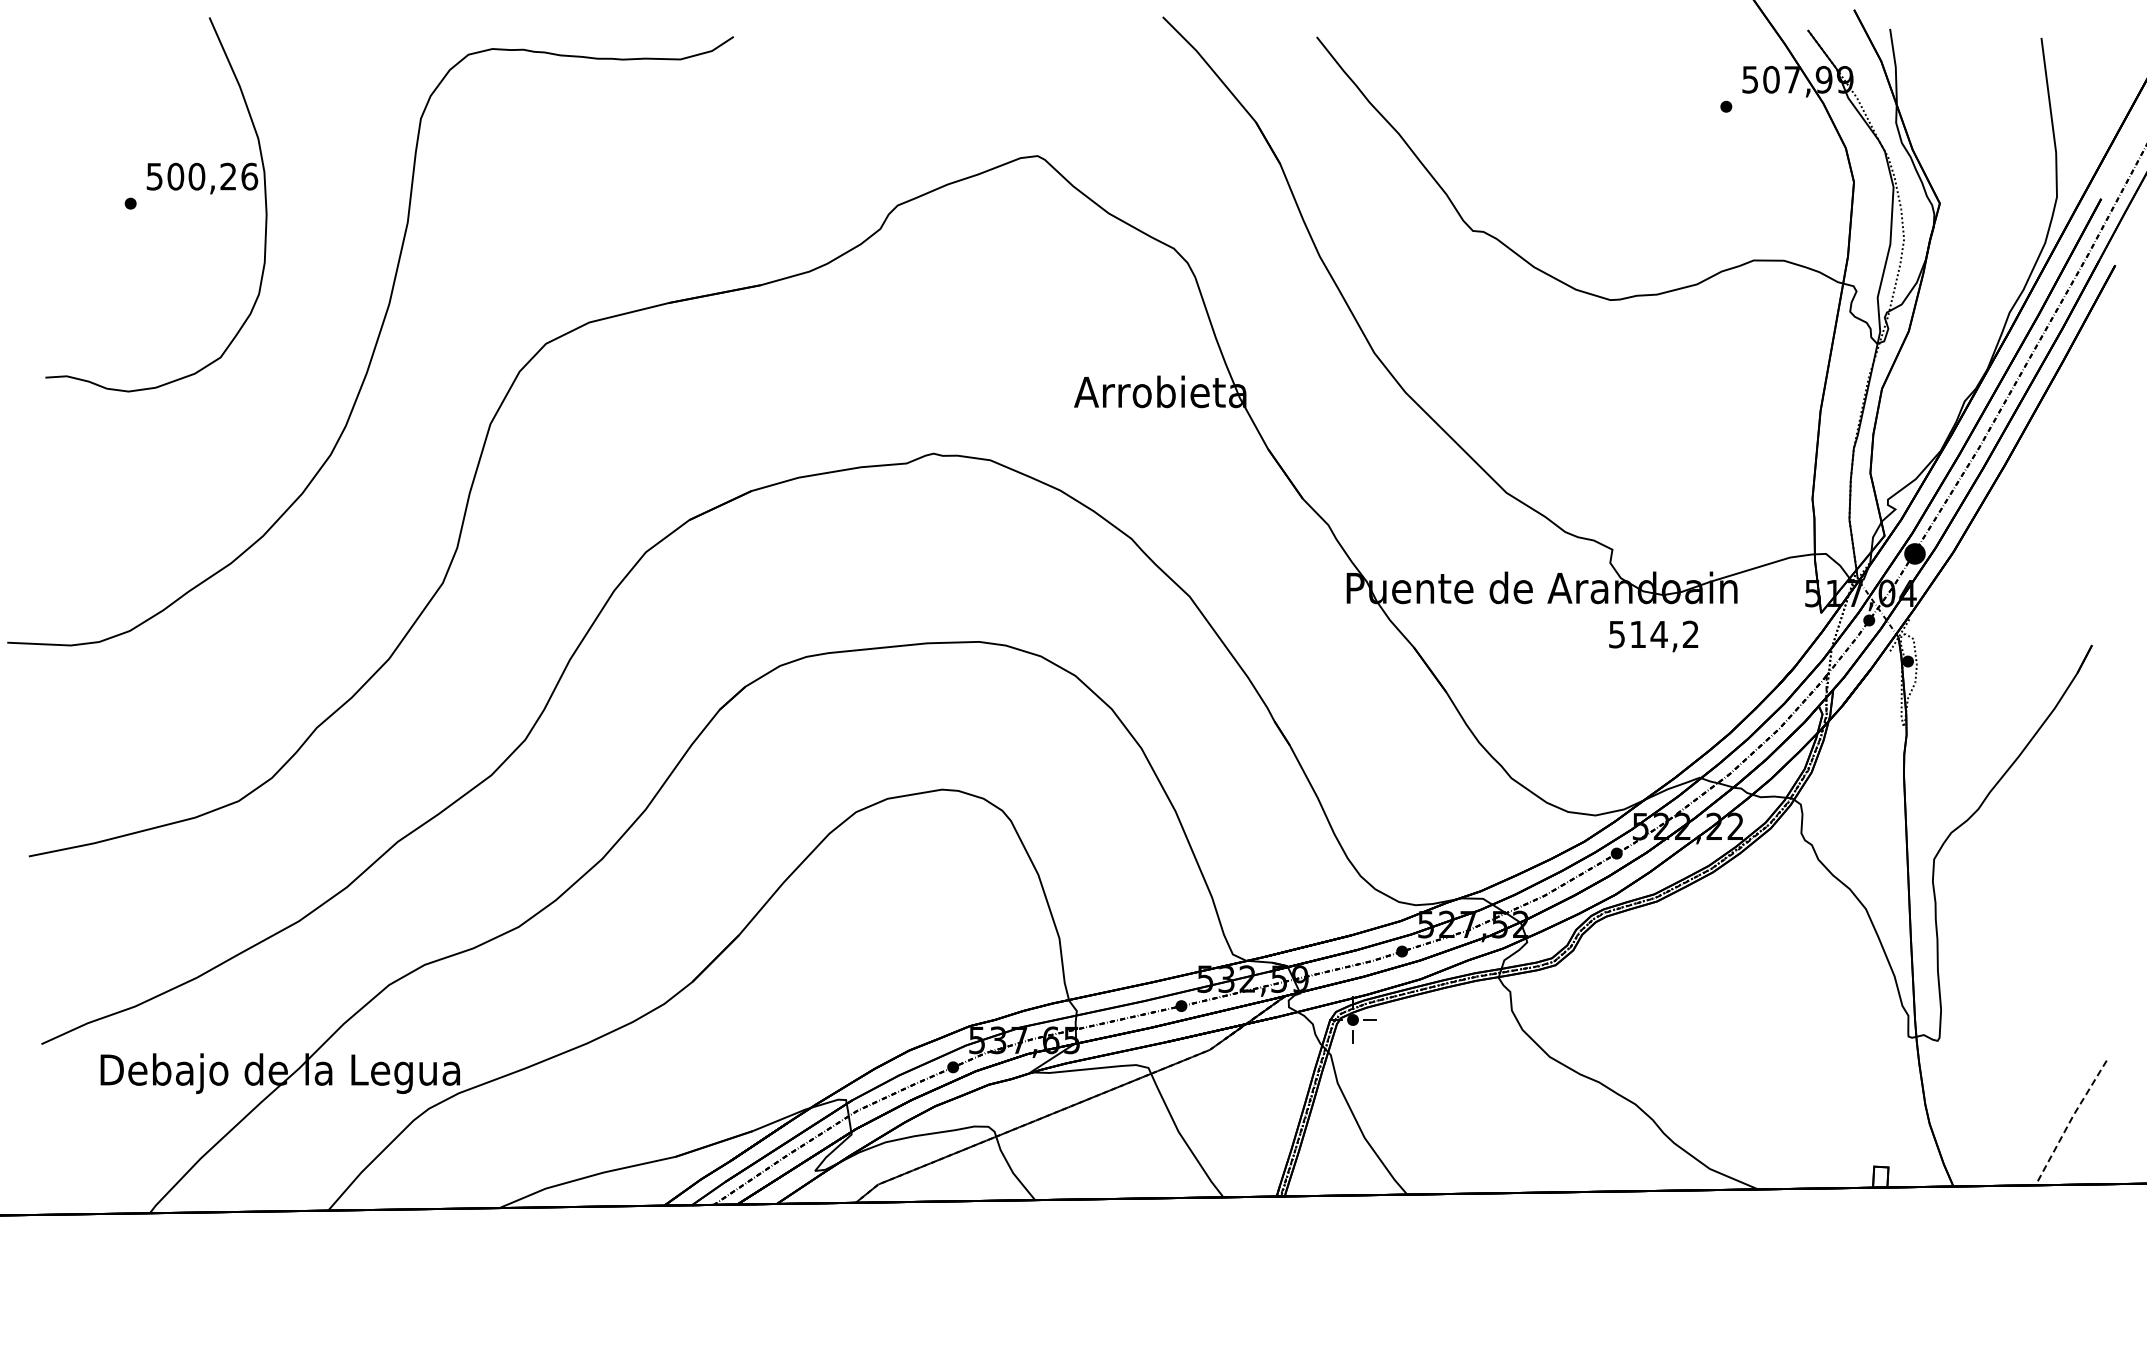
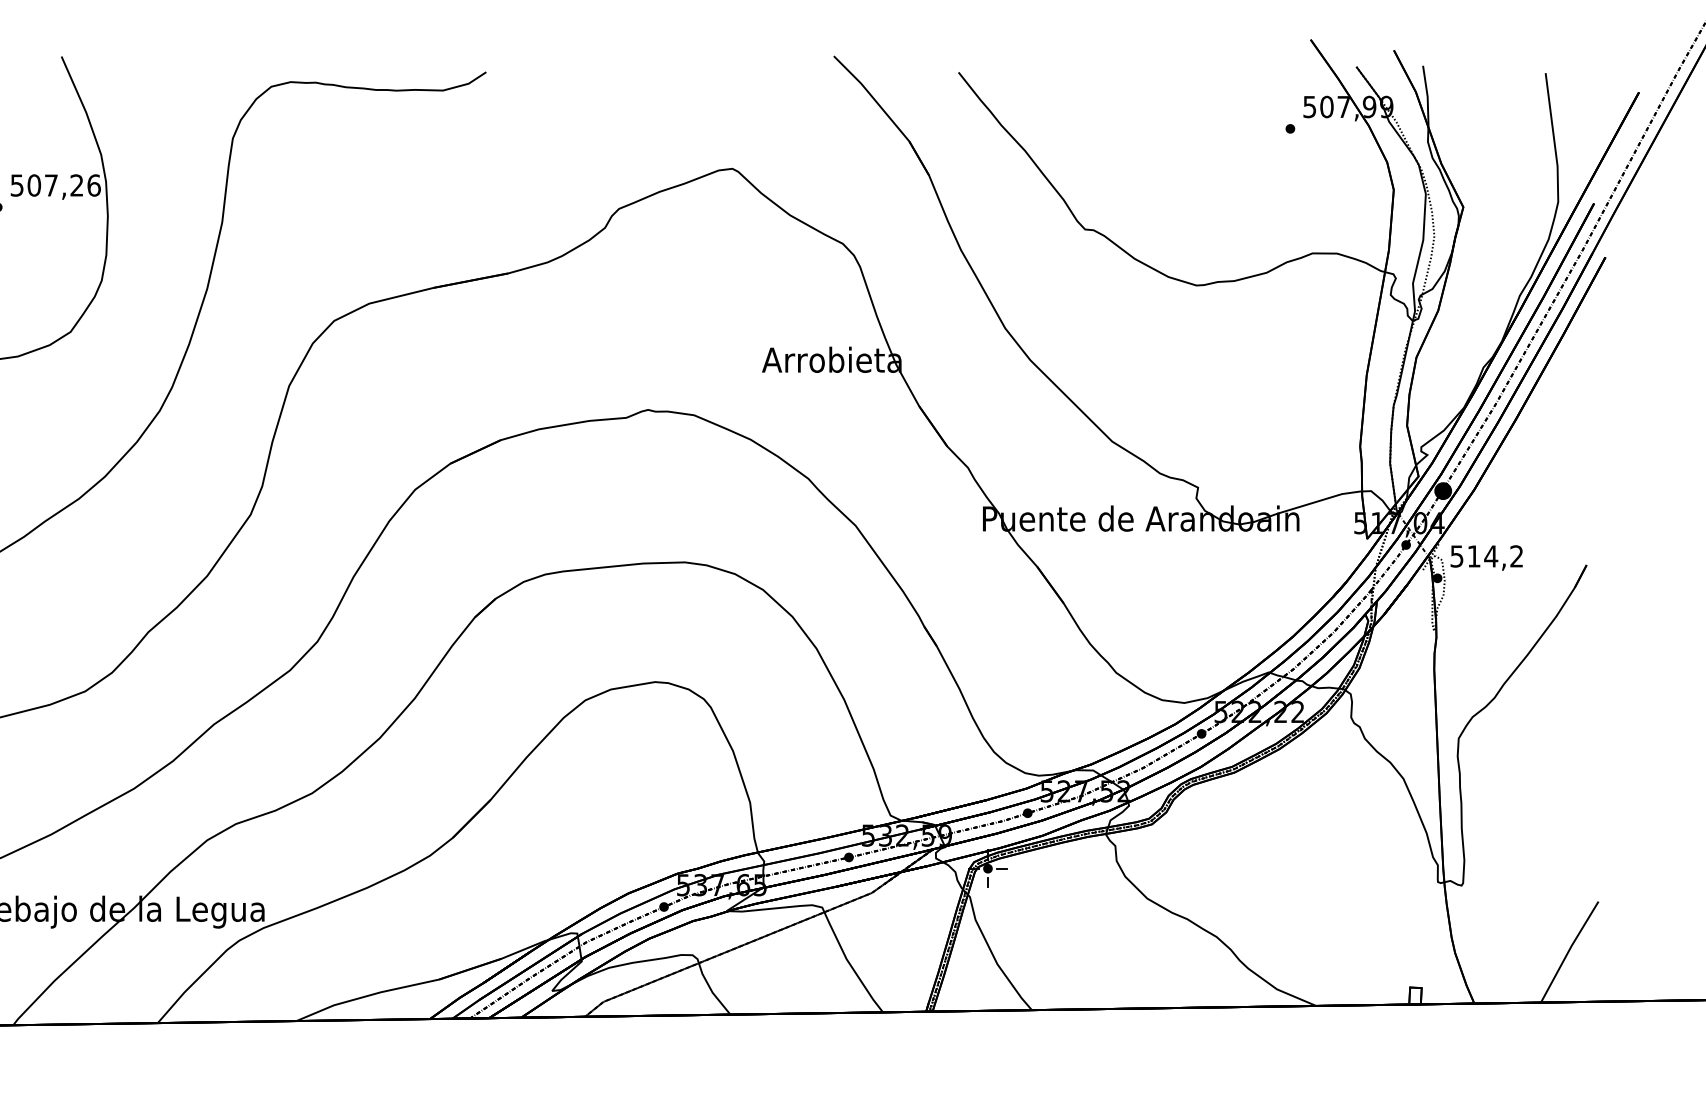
text: (196, 176) -> (51, 185), 500,26 -> 507,26
text: (1653, 636) -> (1486, 558), moved
line: (2069, 1122) -> (1568, 951), dashed -> solid

